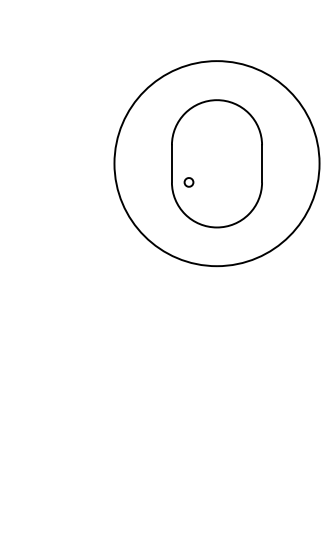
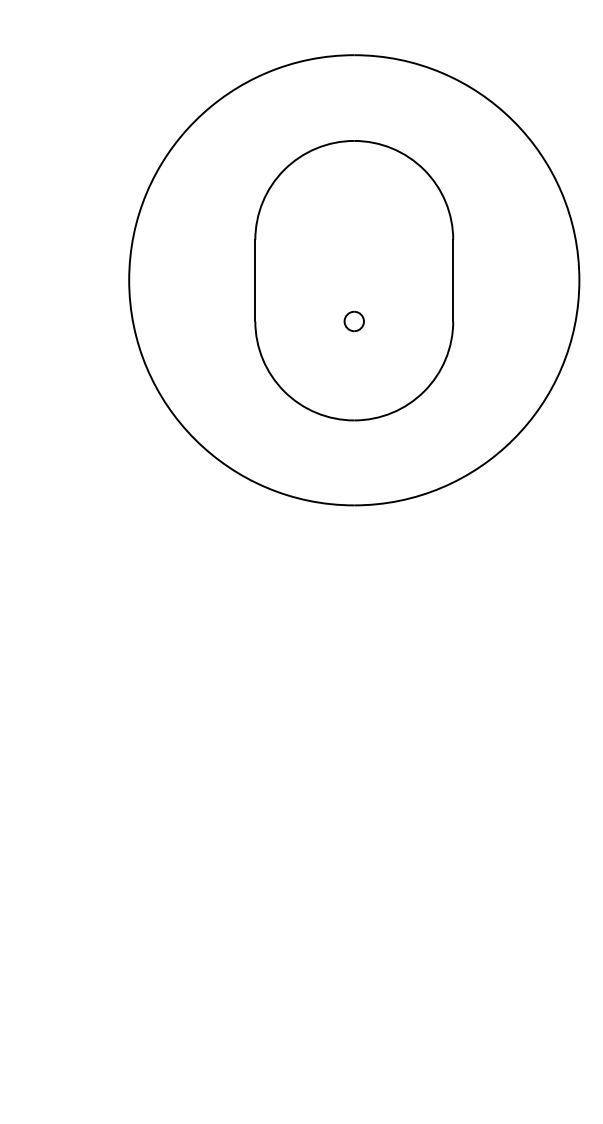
part: (188, 182) -> (353, 321), moved

